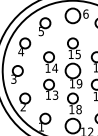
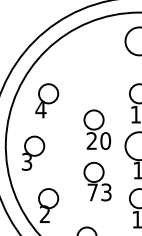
part: (44, 26) -> (85, 61), removed
text: (51, 67) -> (98, 139), 14 -> 20
text: (47, 94) -> (91, 190), 13 -> 73

